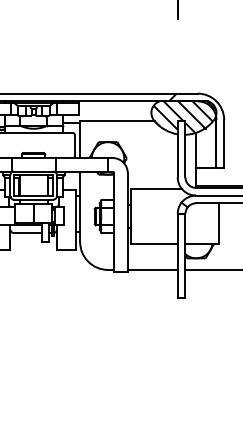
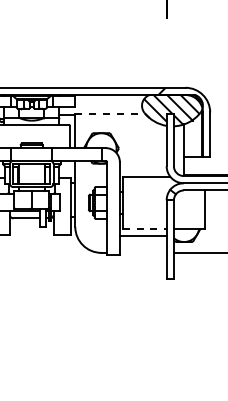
line: (117, 121) -> (110, 113), solid -> dashed
line: (154, 244) -> (144, 229), solid -> dashed
line: (152, 269) -> (143, 235), moved

